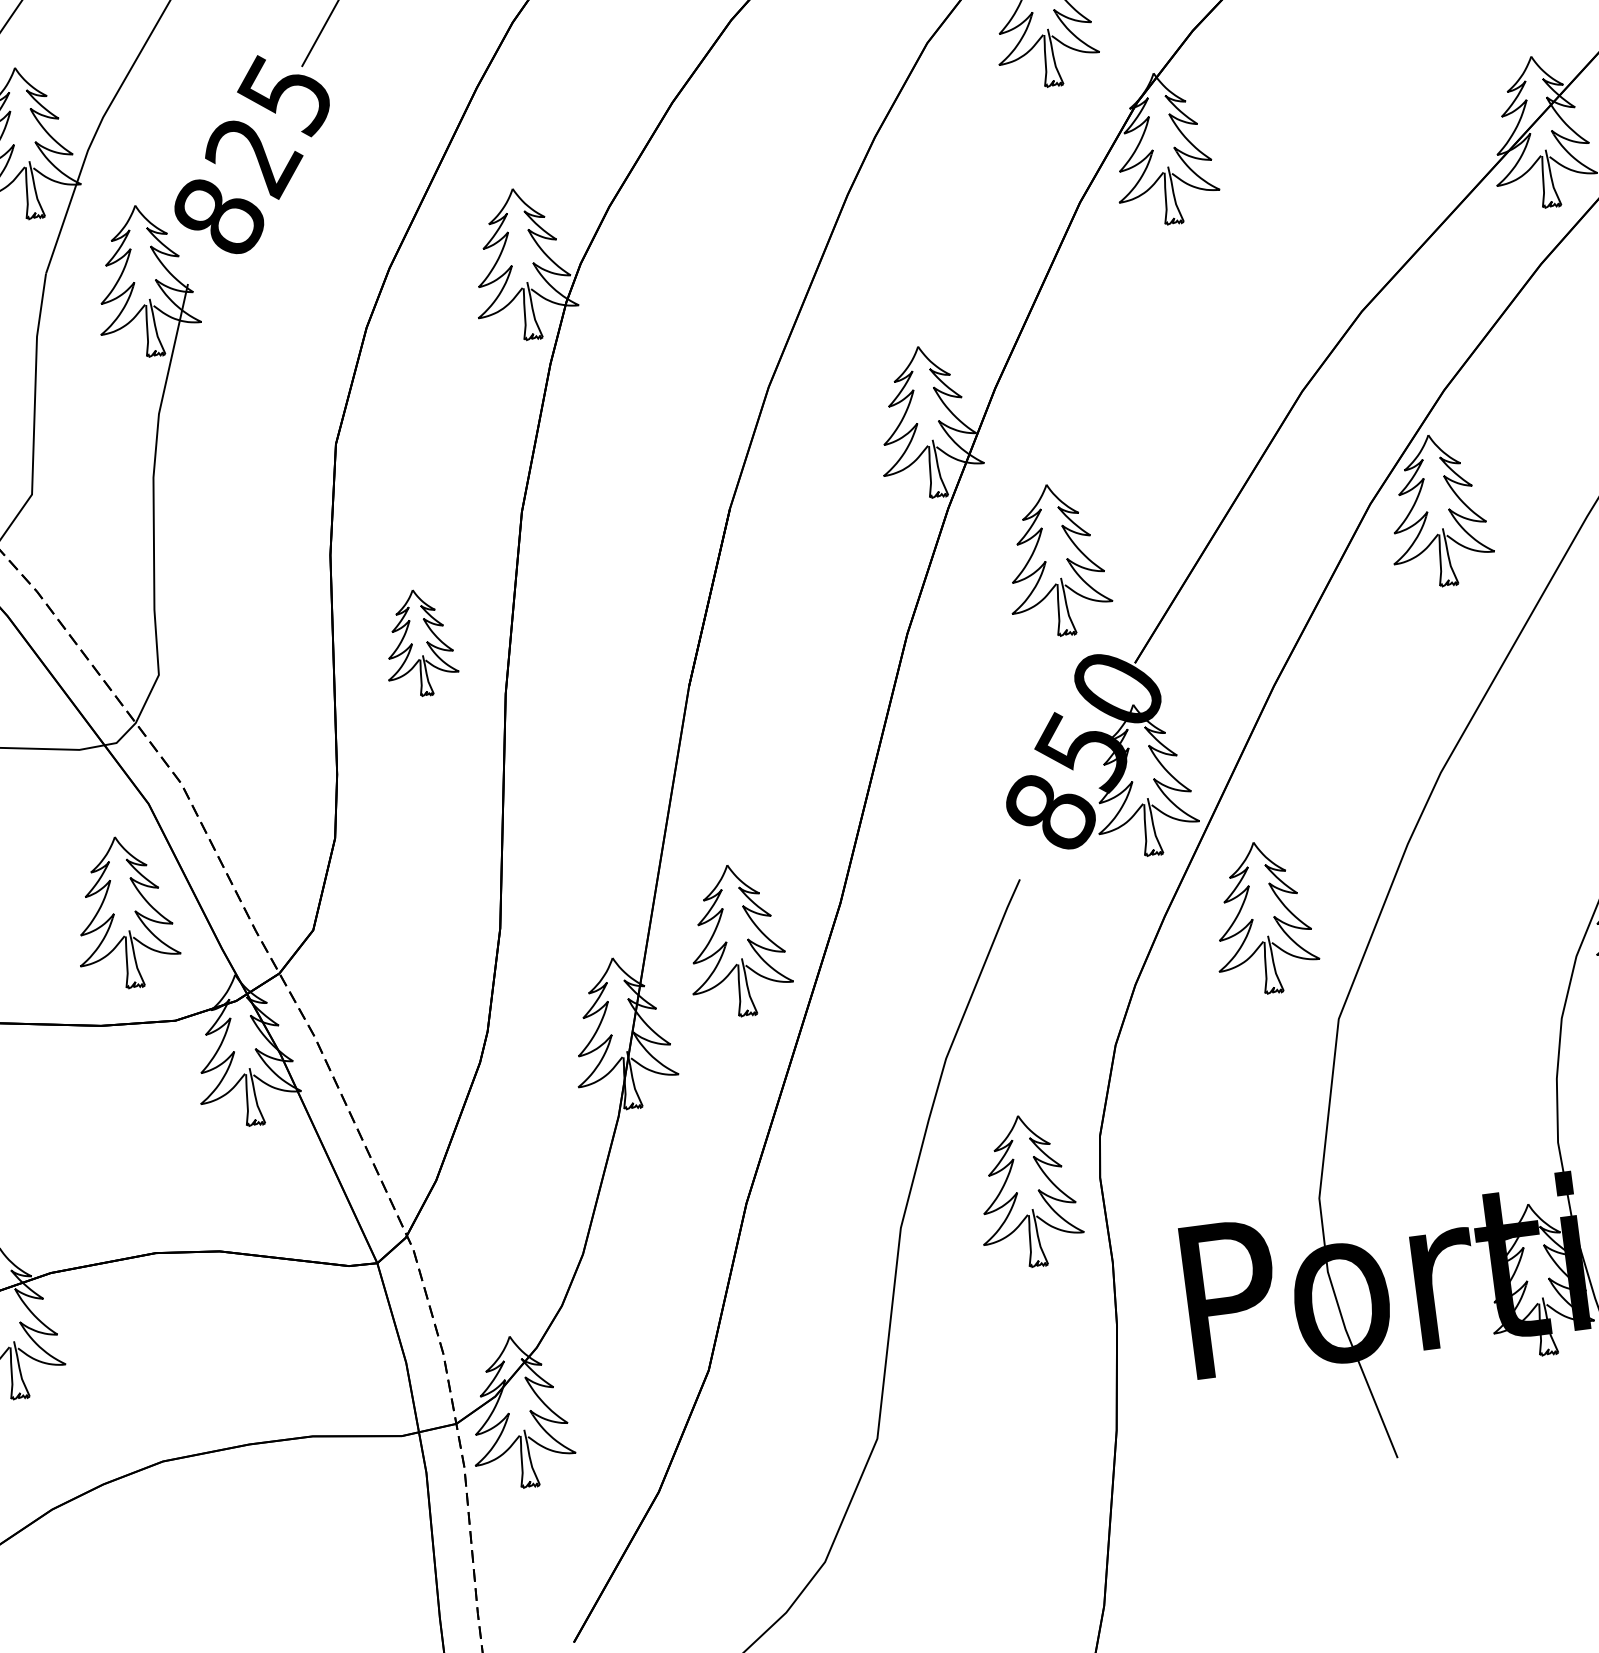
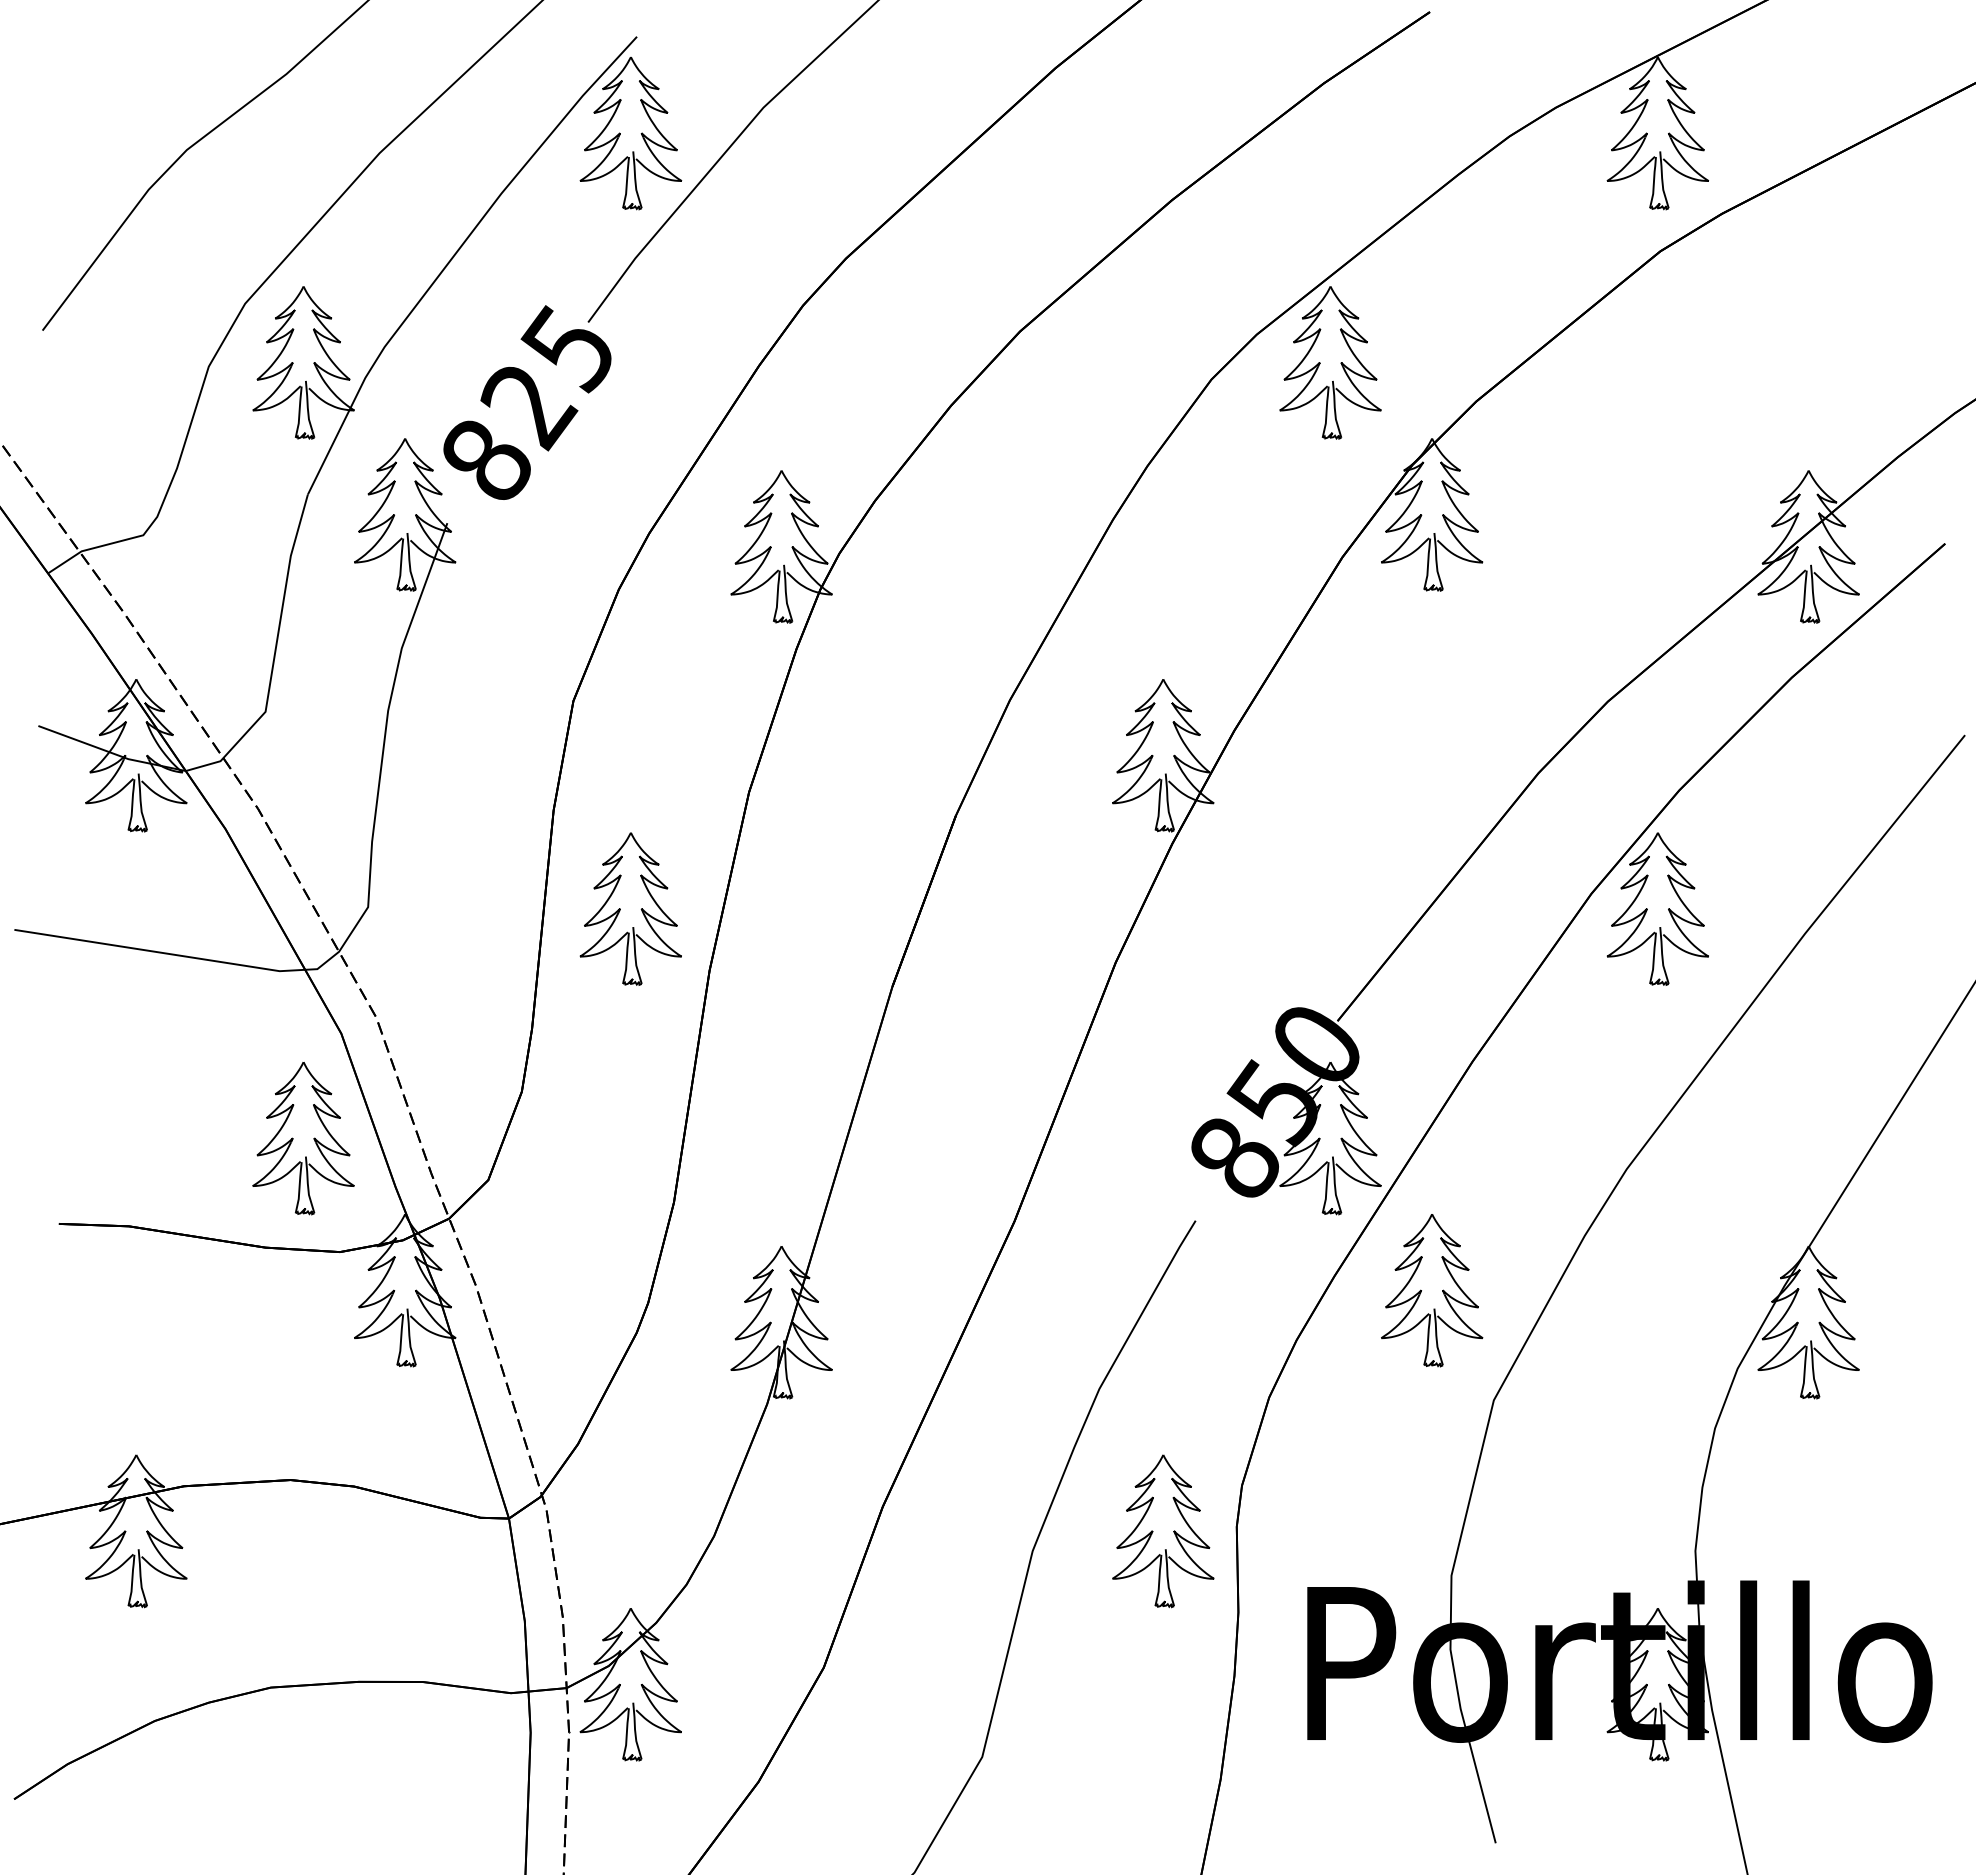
part: (1045, 561) -> (1262, 908), removed
part: (419, 642) -> (630, 908), size x1.43
part: (737, 941) -> (907, 1245), removed

